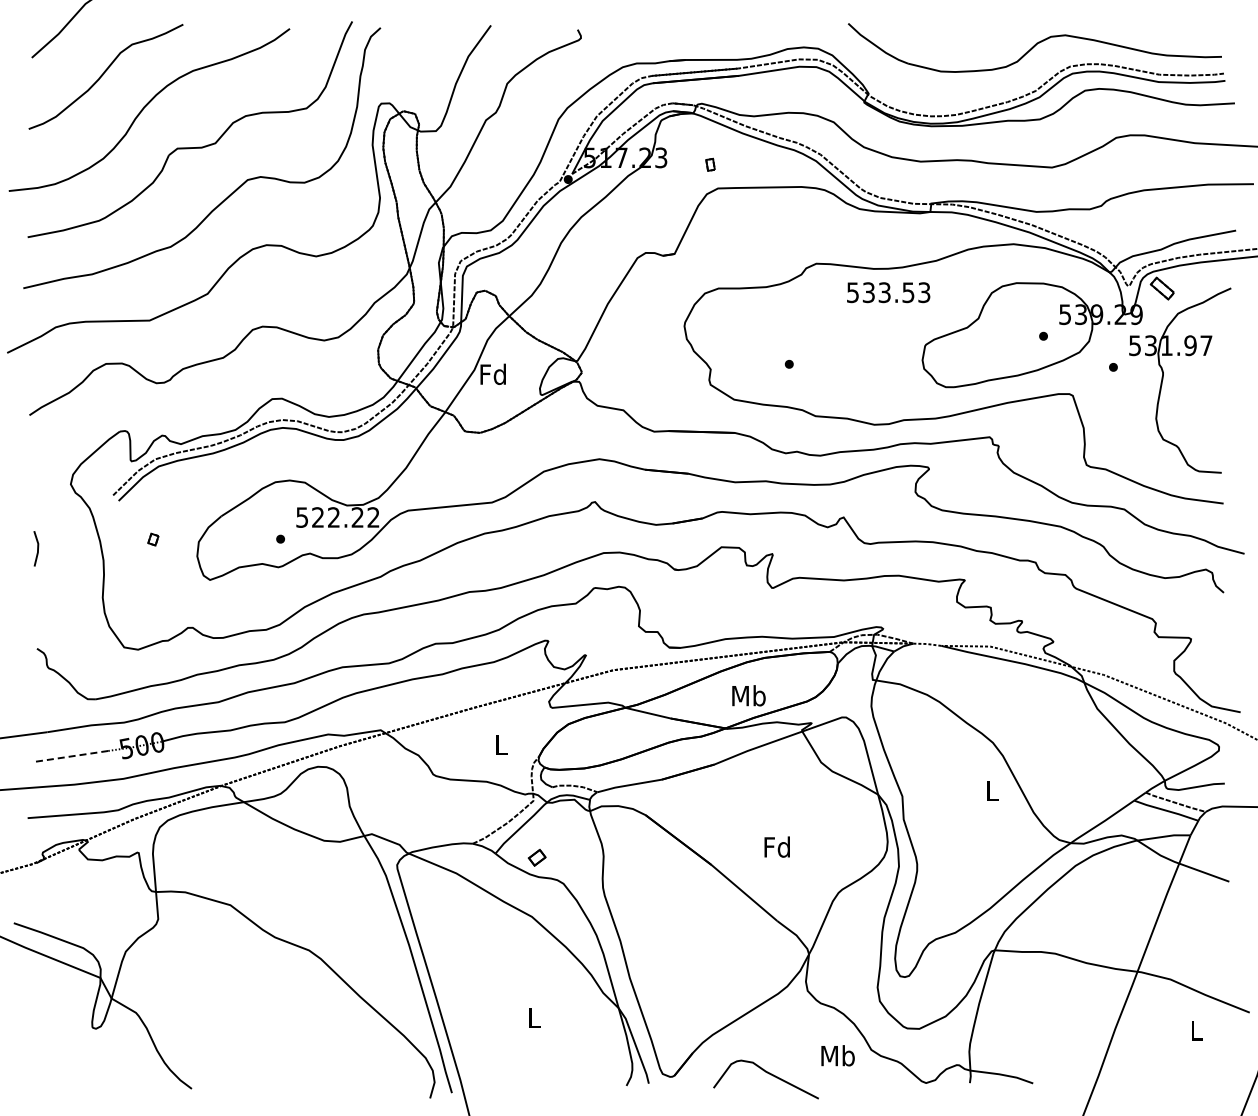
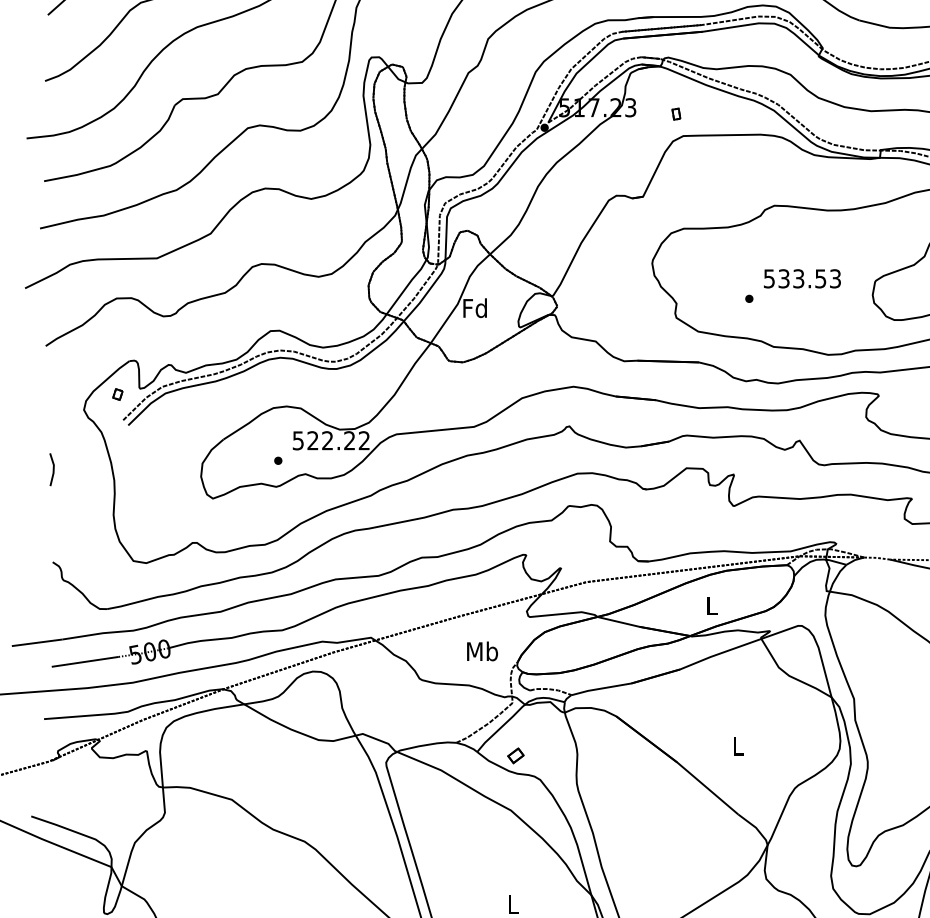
text: (888, 292) -> (802, 278), moved
part: (153, 539) -> (117, 394), moved
text: (748, 695) -> (711, 605), Mb -> L
text: (500, 744) -> (481, 650), L -> Mb
line: (72, 756) -> (85, 662), dashed -> solid
text: (776, 846) -> (737, 745), Fd -> L

